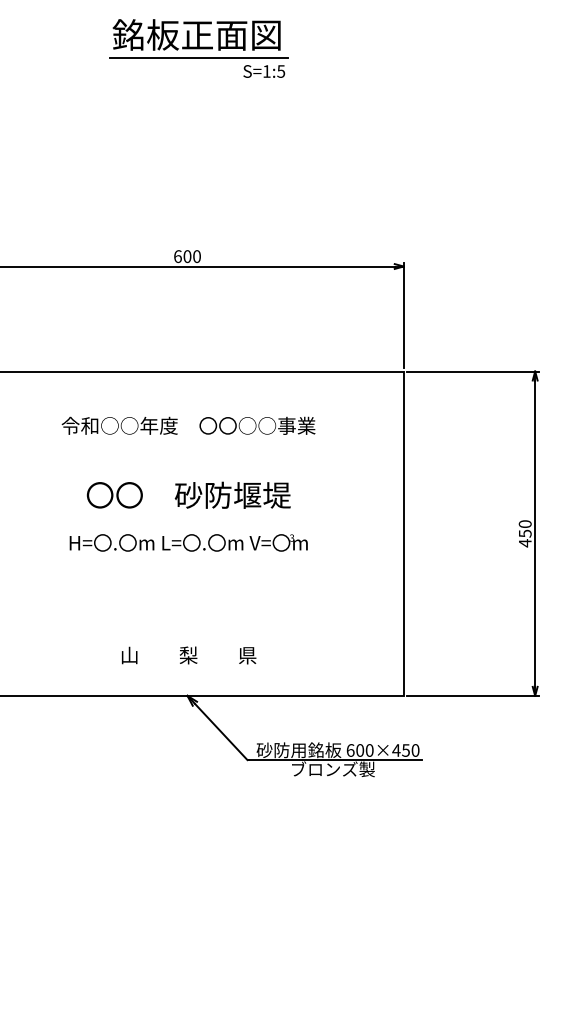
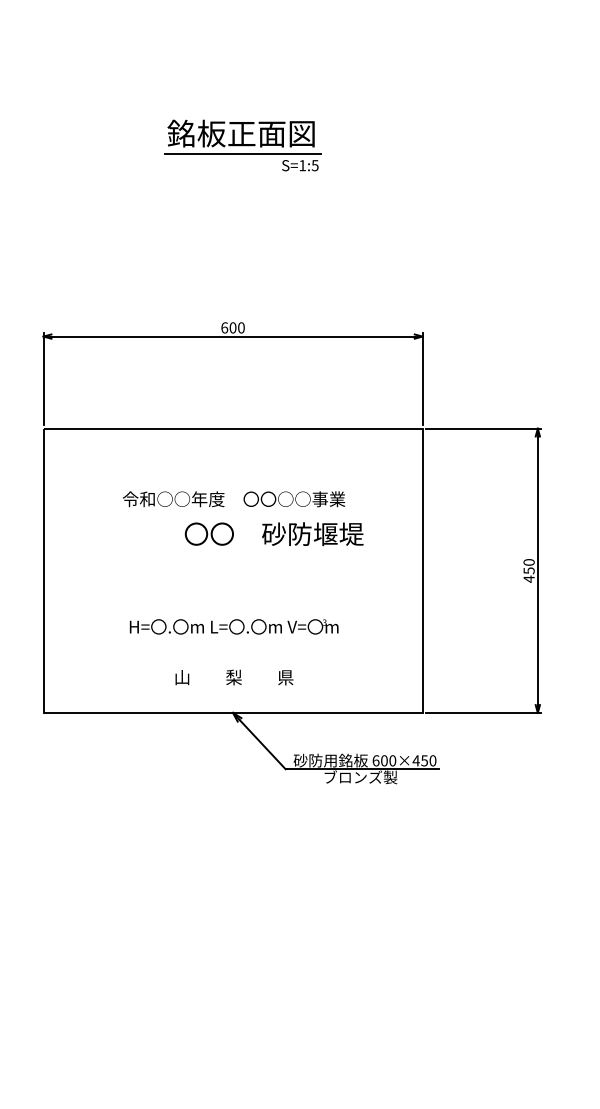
text: (187, 426) -> (233, 499), moved
text: (187, 494) -> (273, 533), moved
text: (187, 542) -> (233, 626), moved

